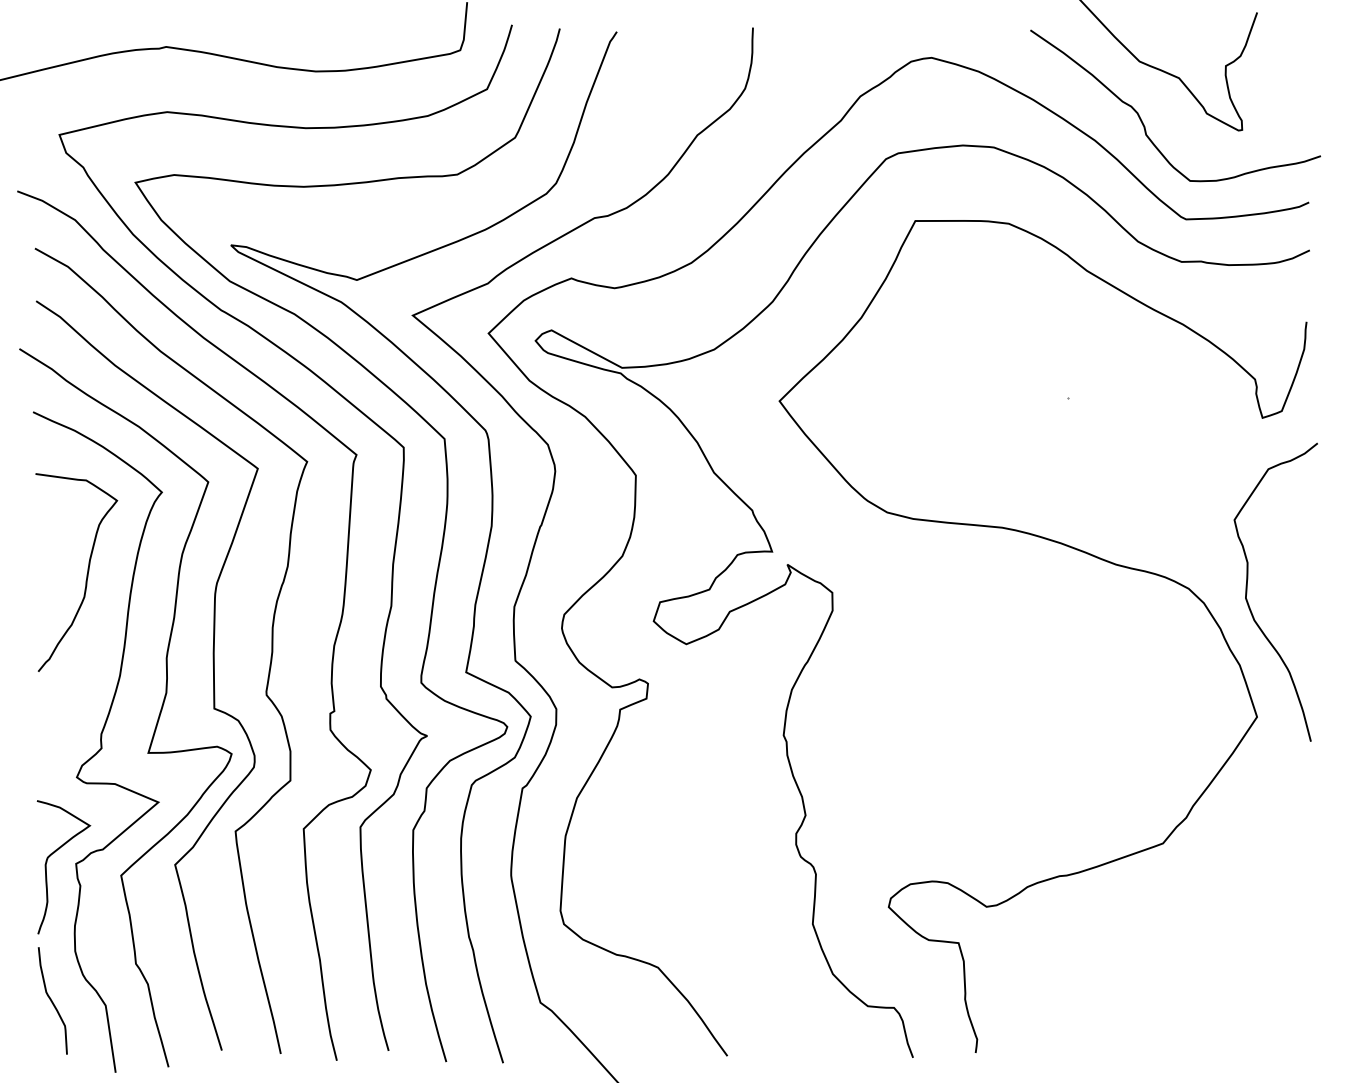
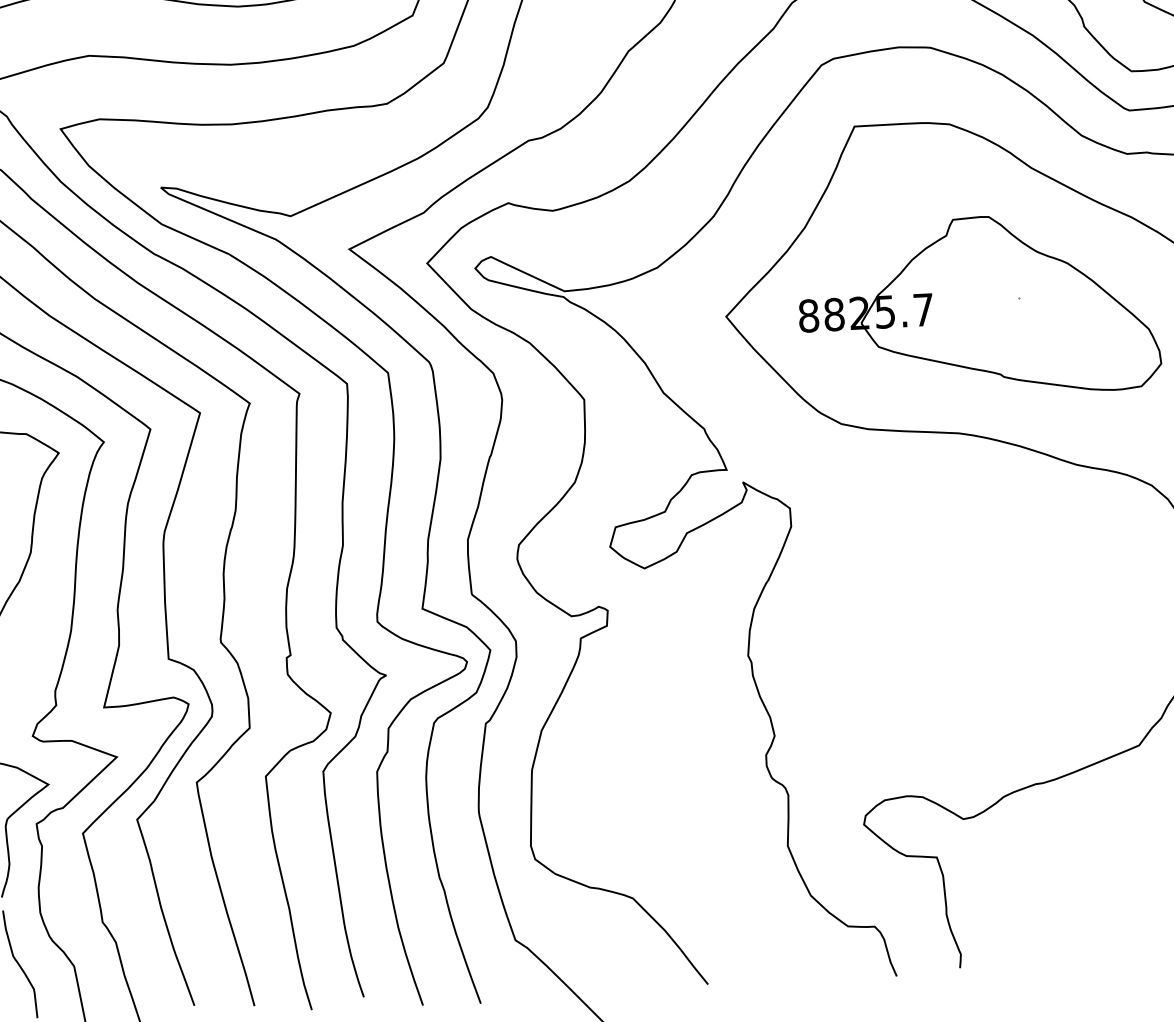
part: (1028, 404) -> (979, 306), added

